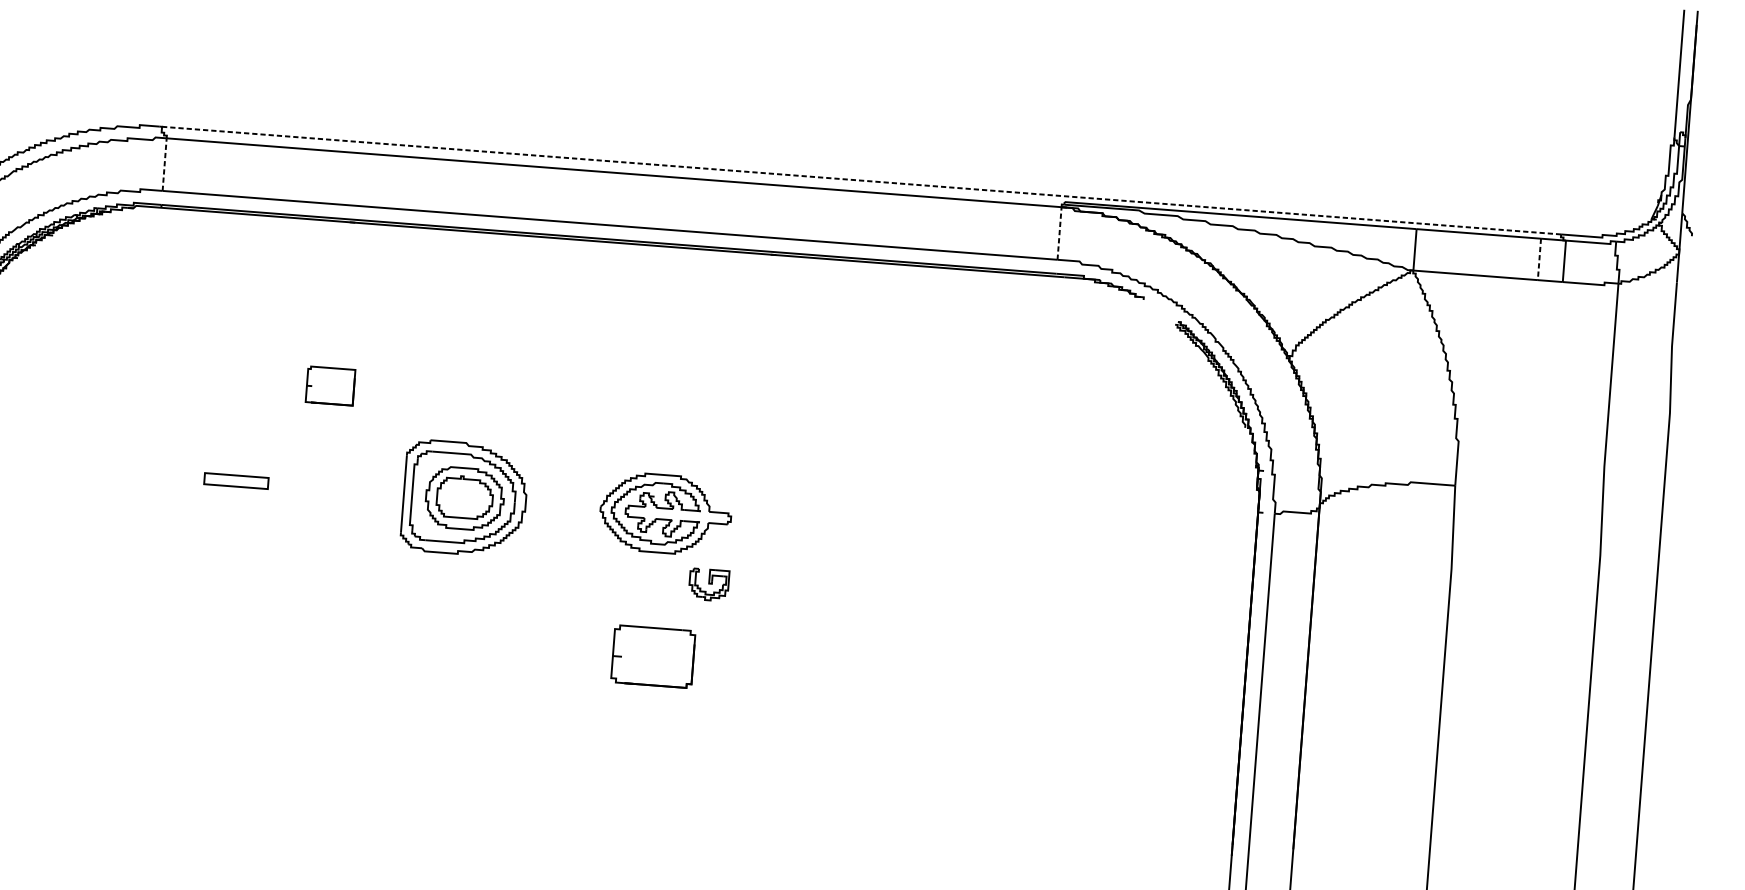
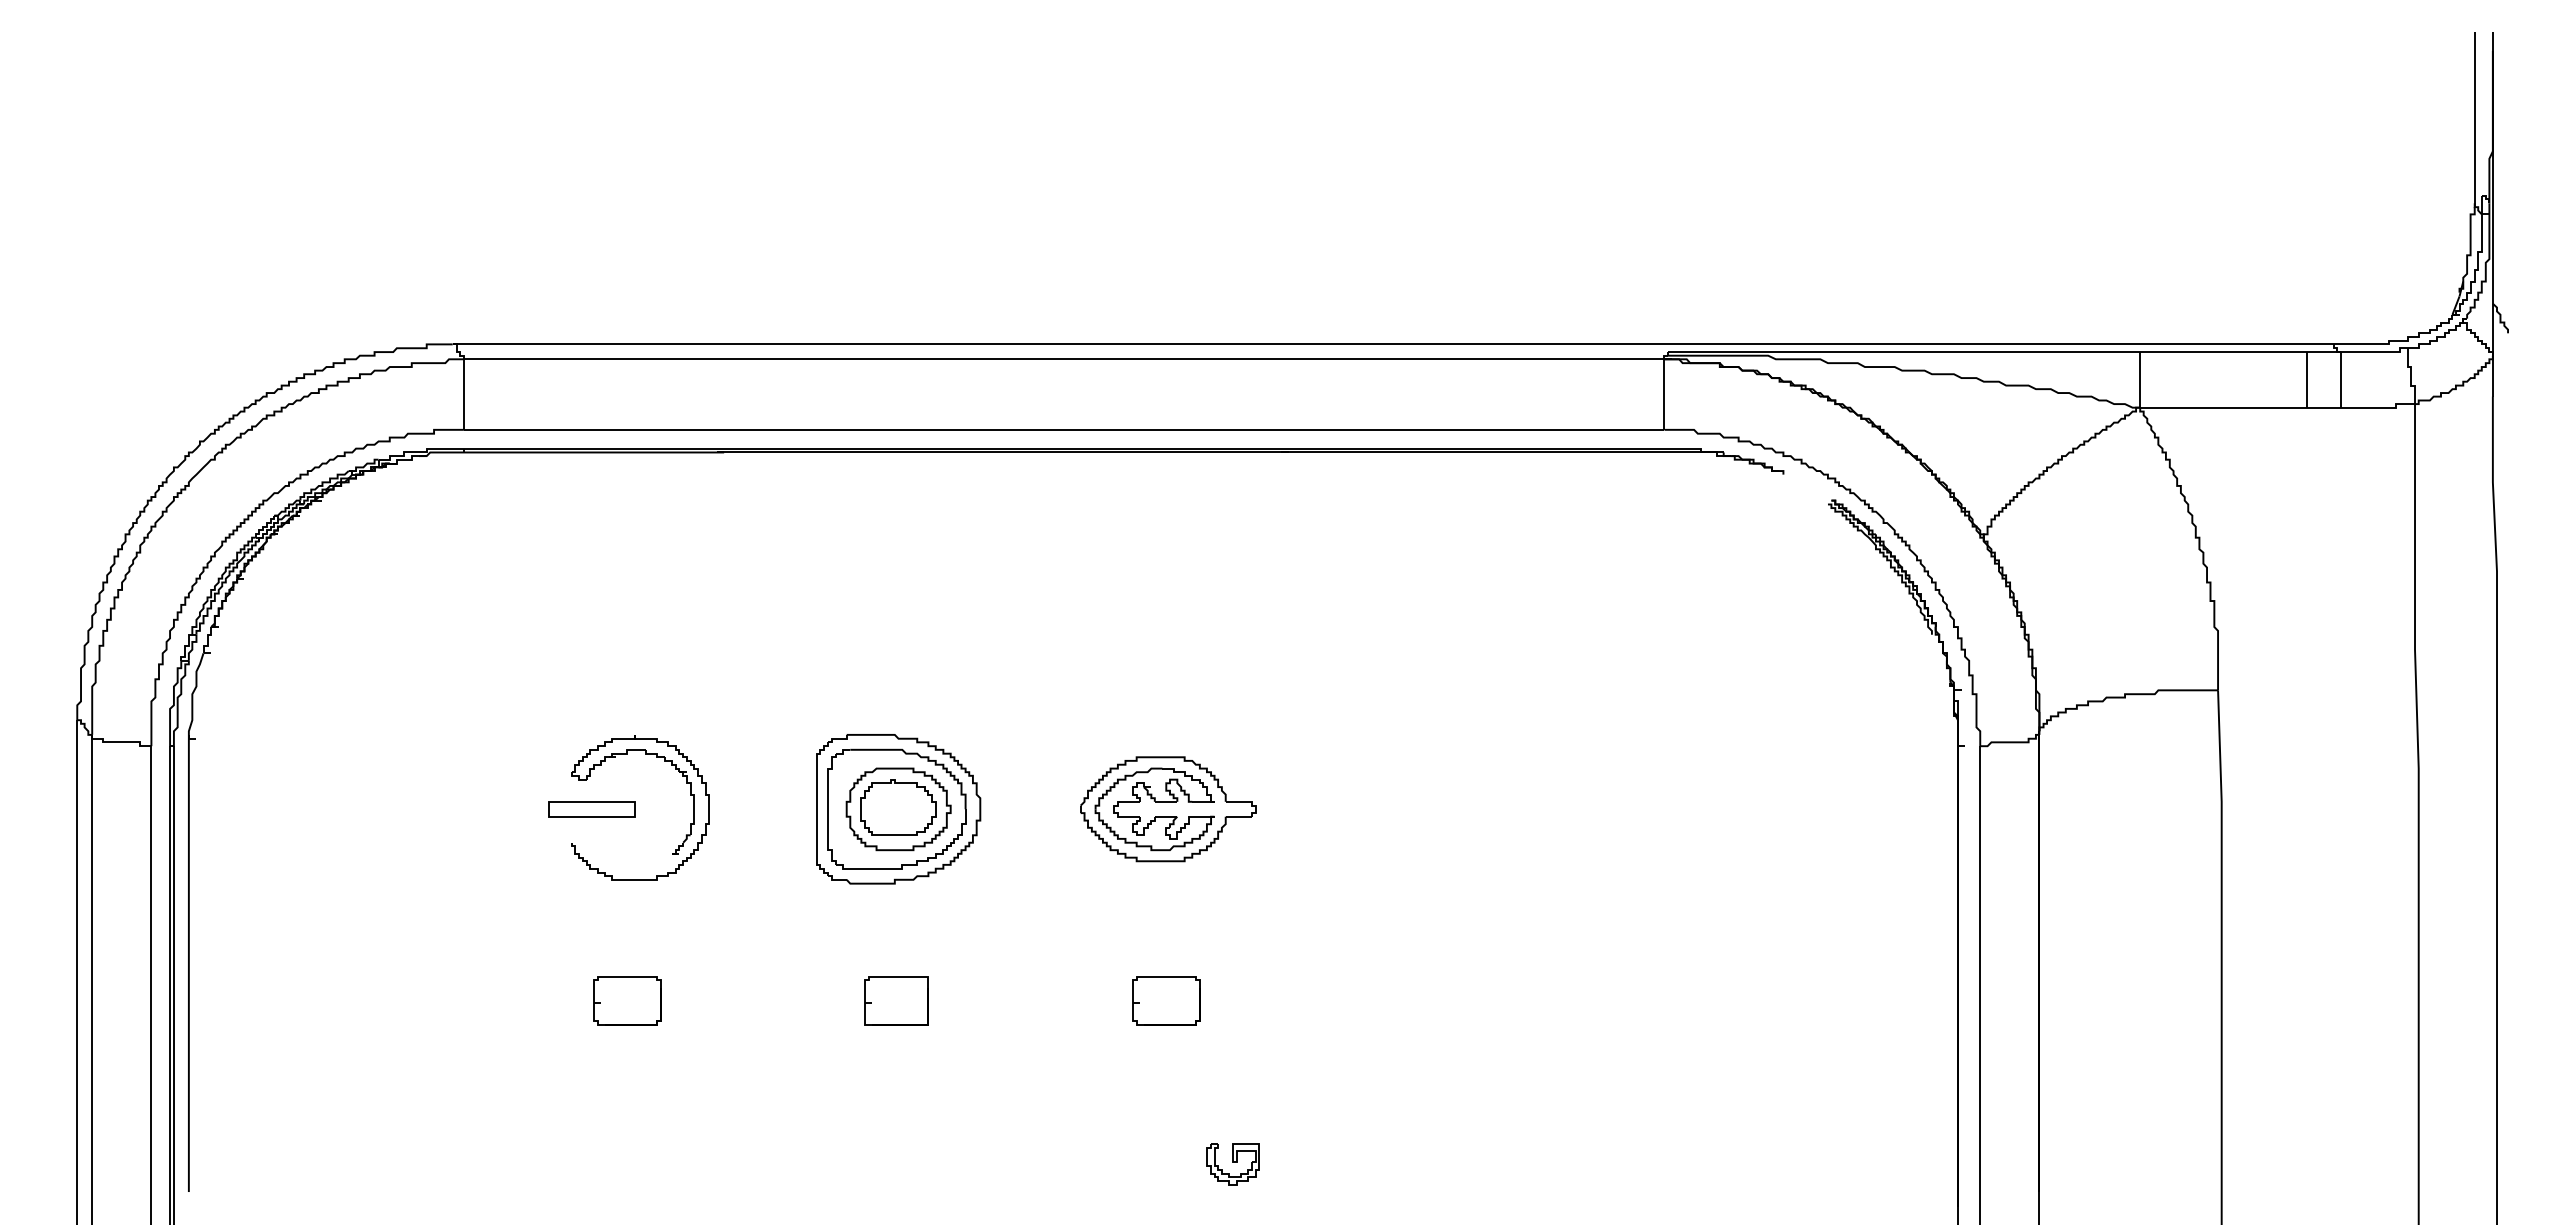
line: (164, 164) -> (463, 394), dashed -> solid
line: (859, 180) -> (1392, 344), dashed -> solid
line: (1059, 233) -> (1664, 394), dashed -> solid
line: (1539, 259) -> (2307, 379), dashed -> solid
part: (330, 385) -> (896, 1000), moved
part: (310, 476) -> (690, 795), added
part: (708, 585) -> (1232, 1164), moved
part: (251, 625) -> (627, 1000), added
part: (653, 656) -> (1166, 1000), size x0.62

